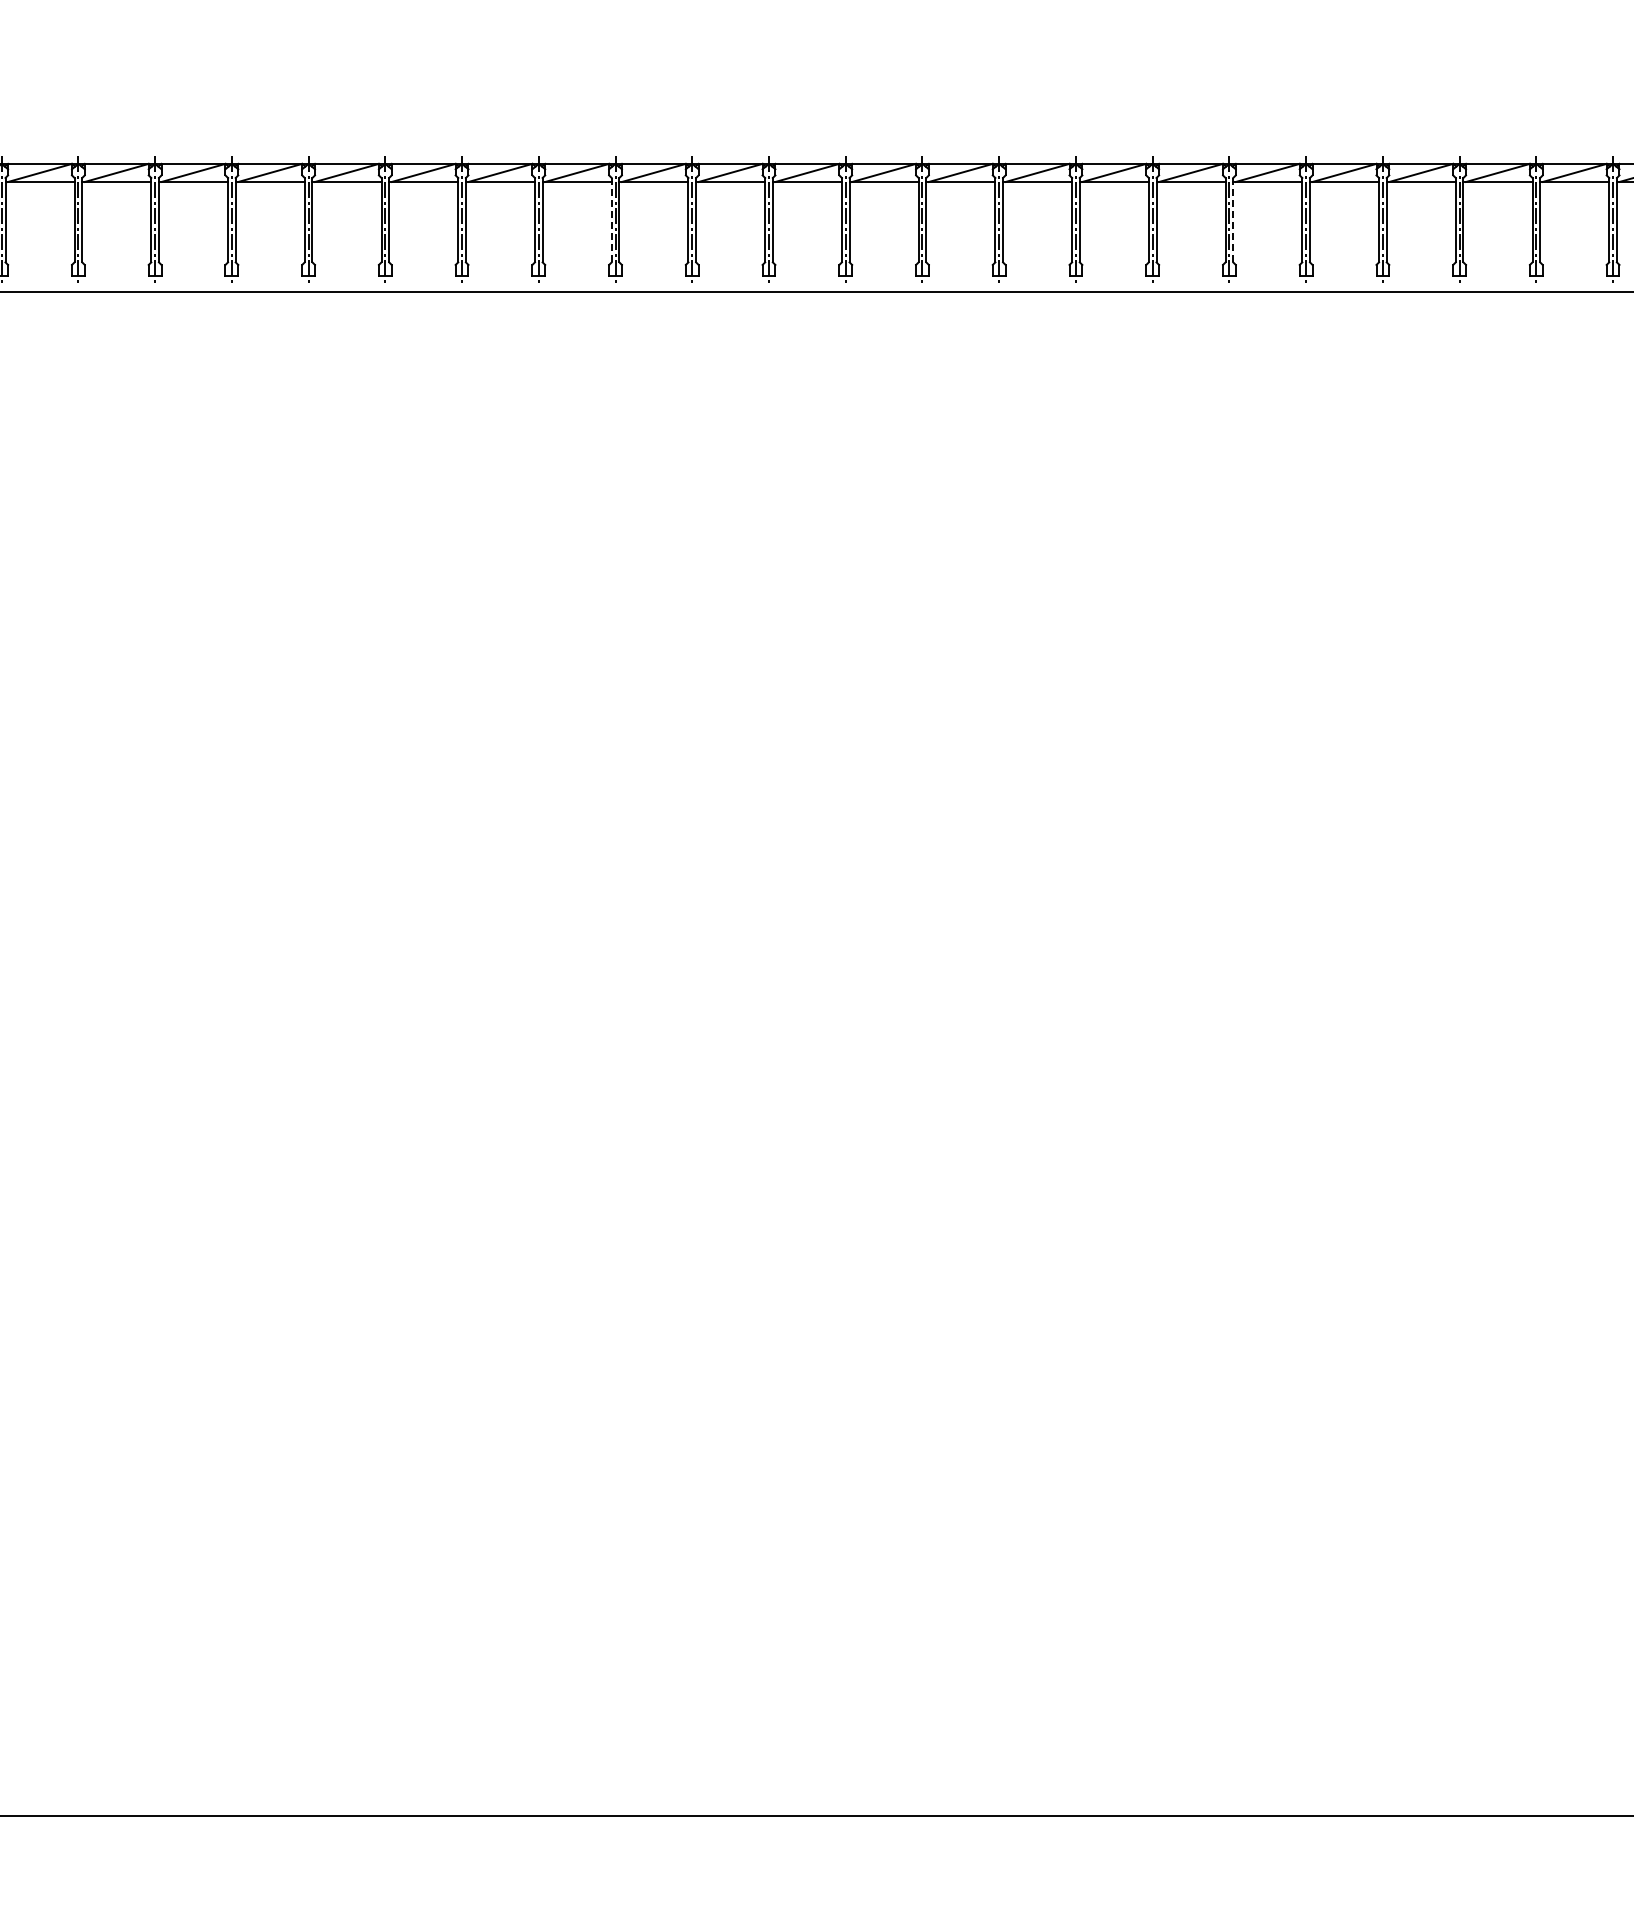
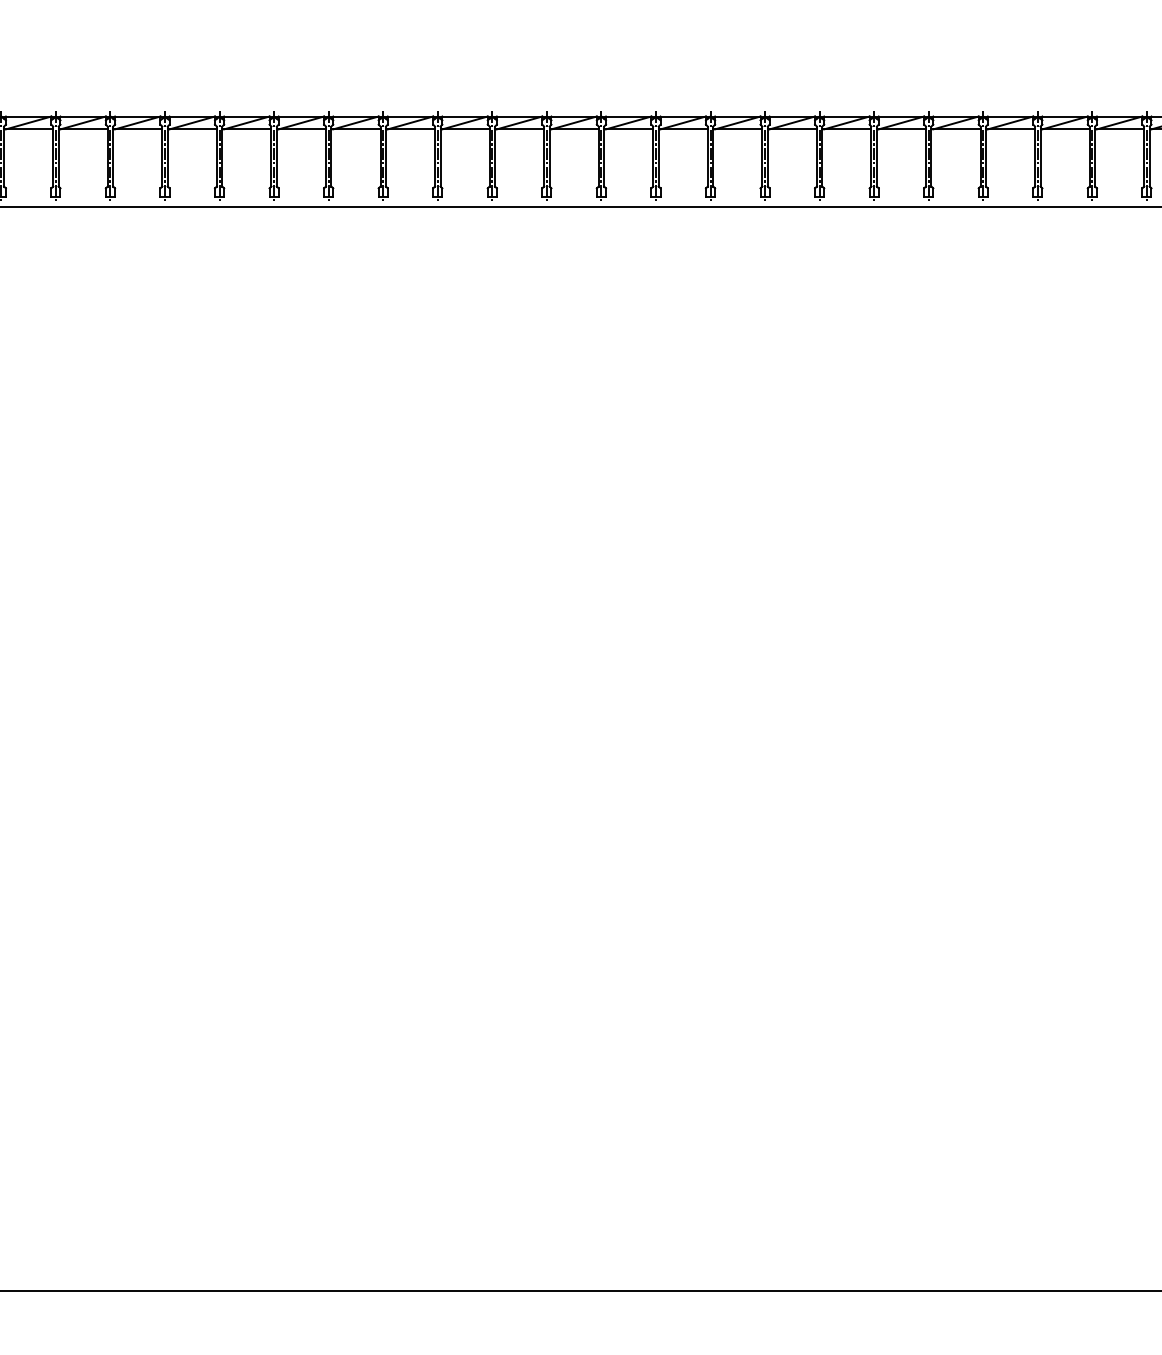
line: (611, 220) -> (434, 156), dashed -> solid
line: (1233, 220) -> (877, 156), dashed -> solid

